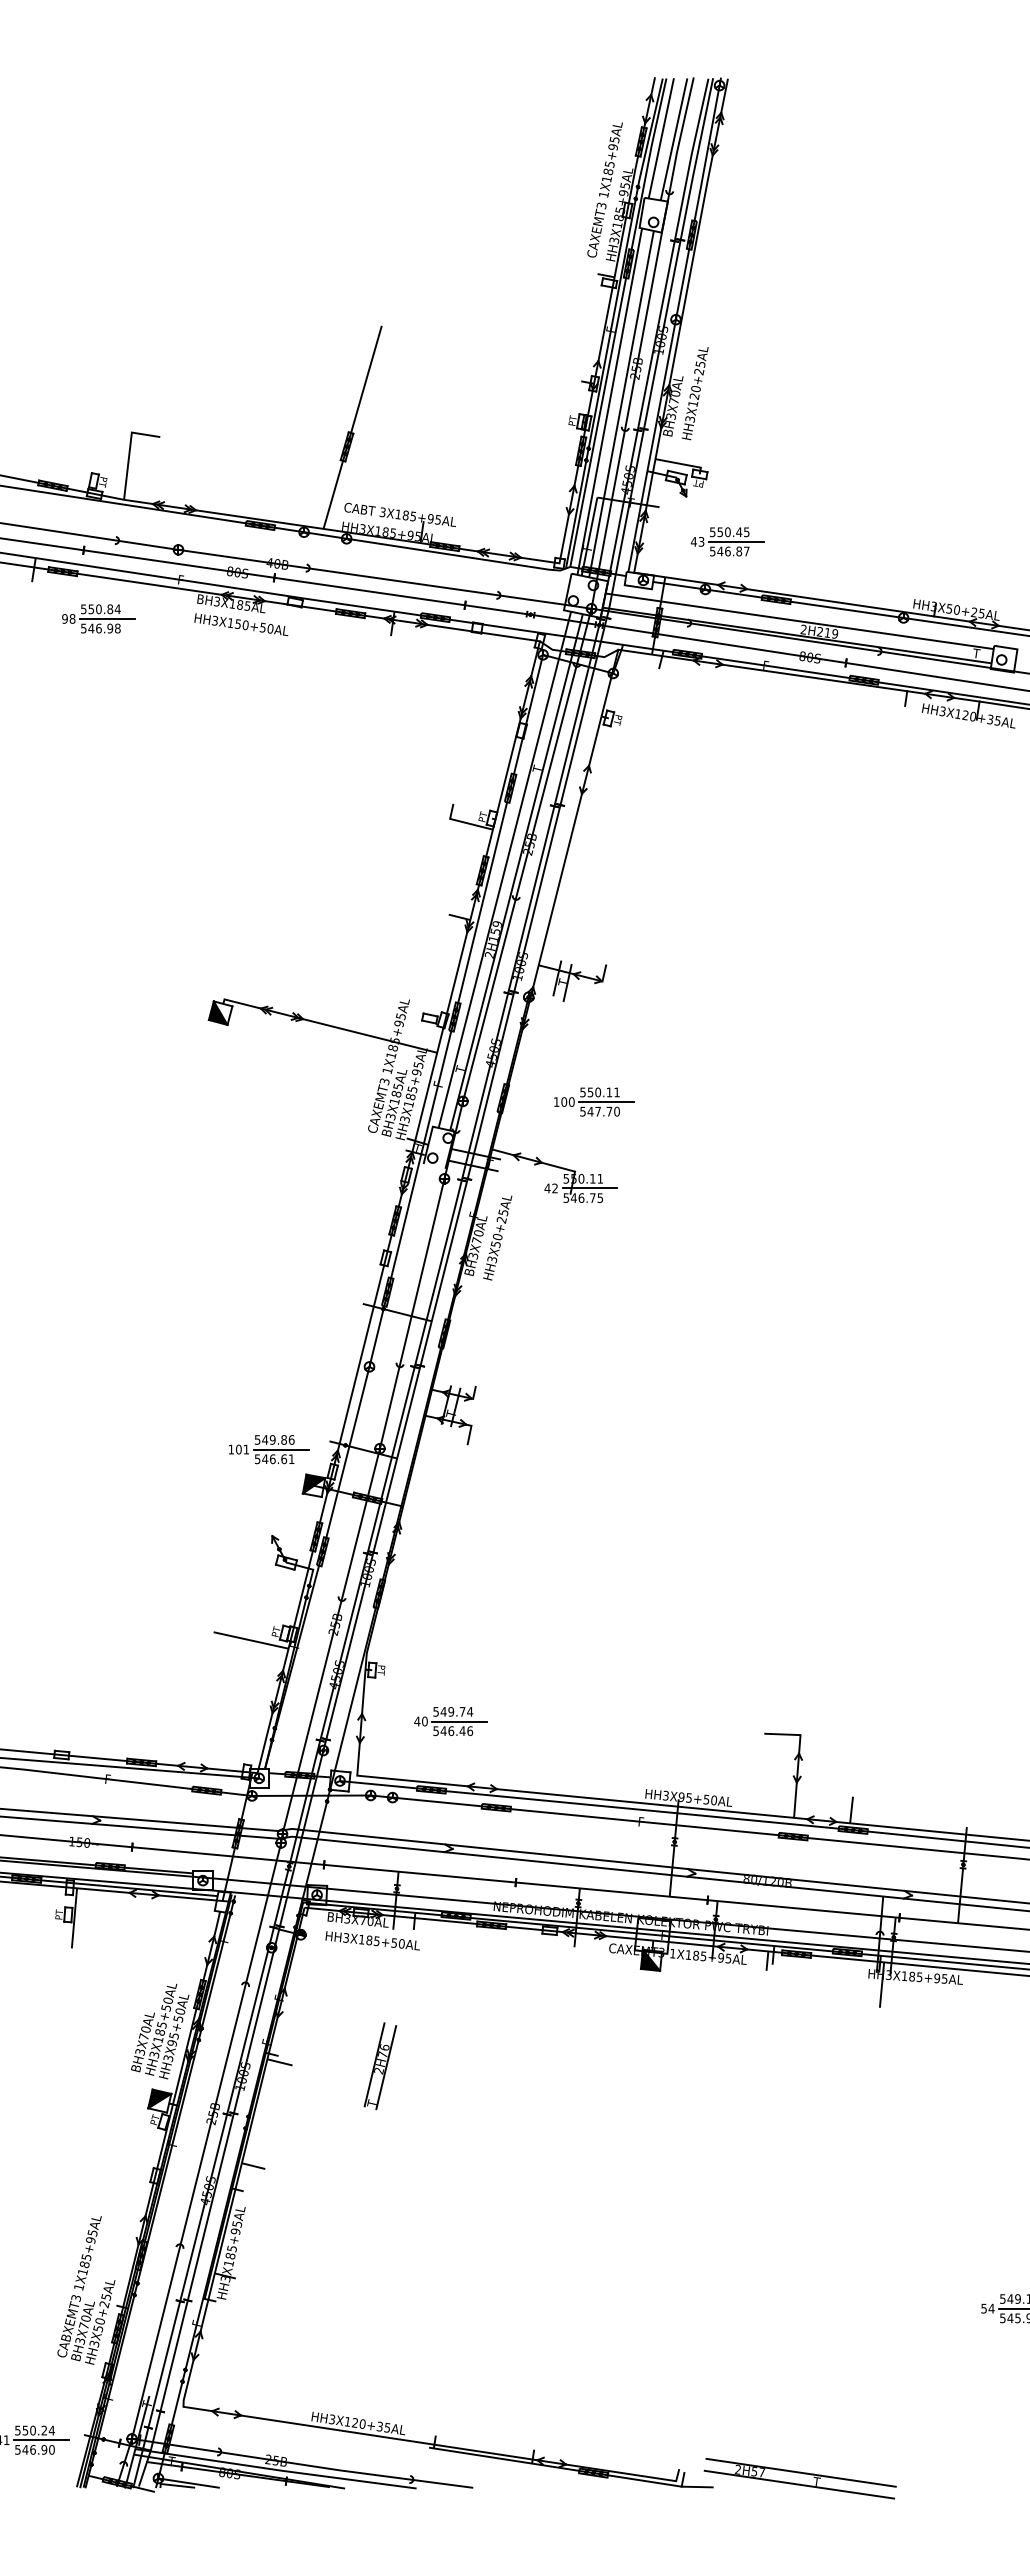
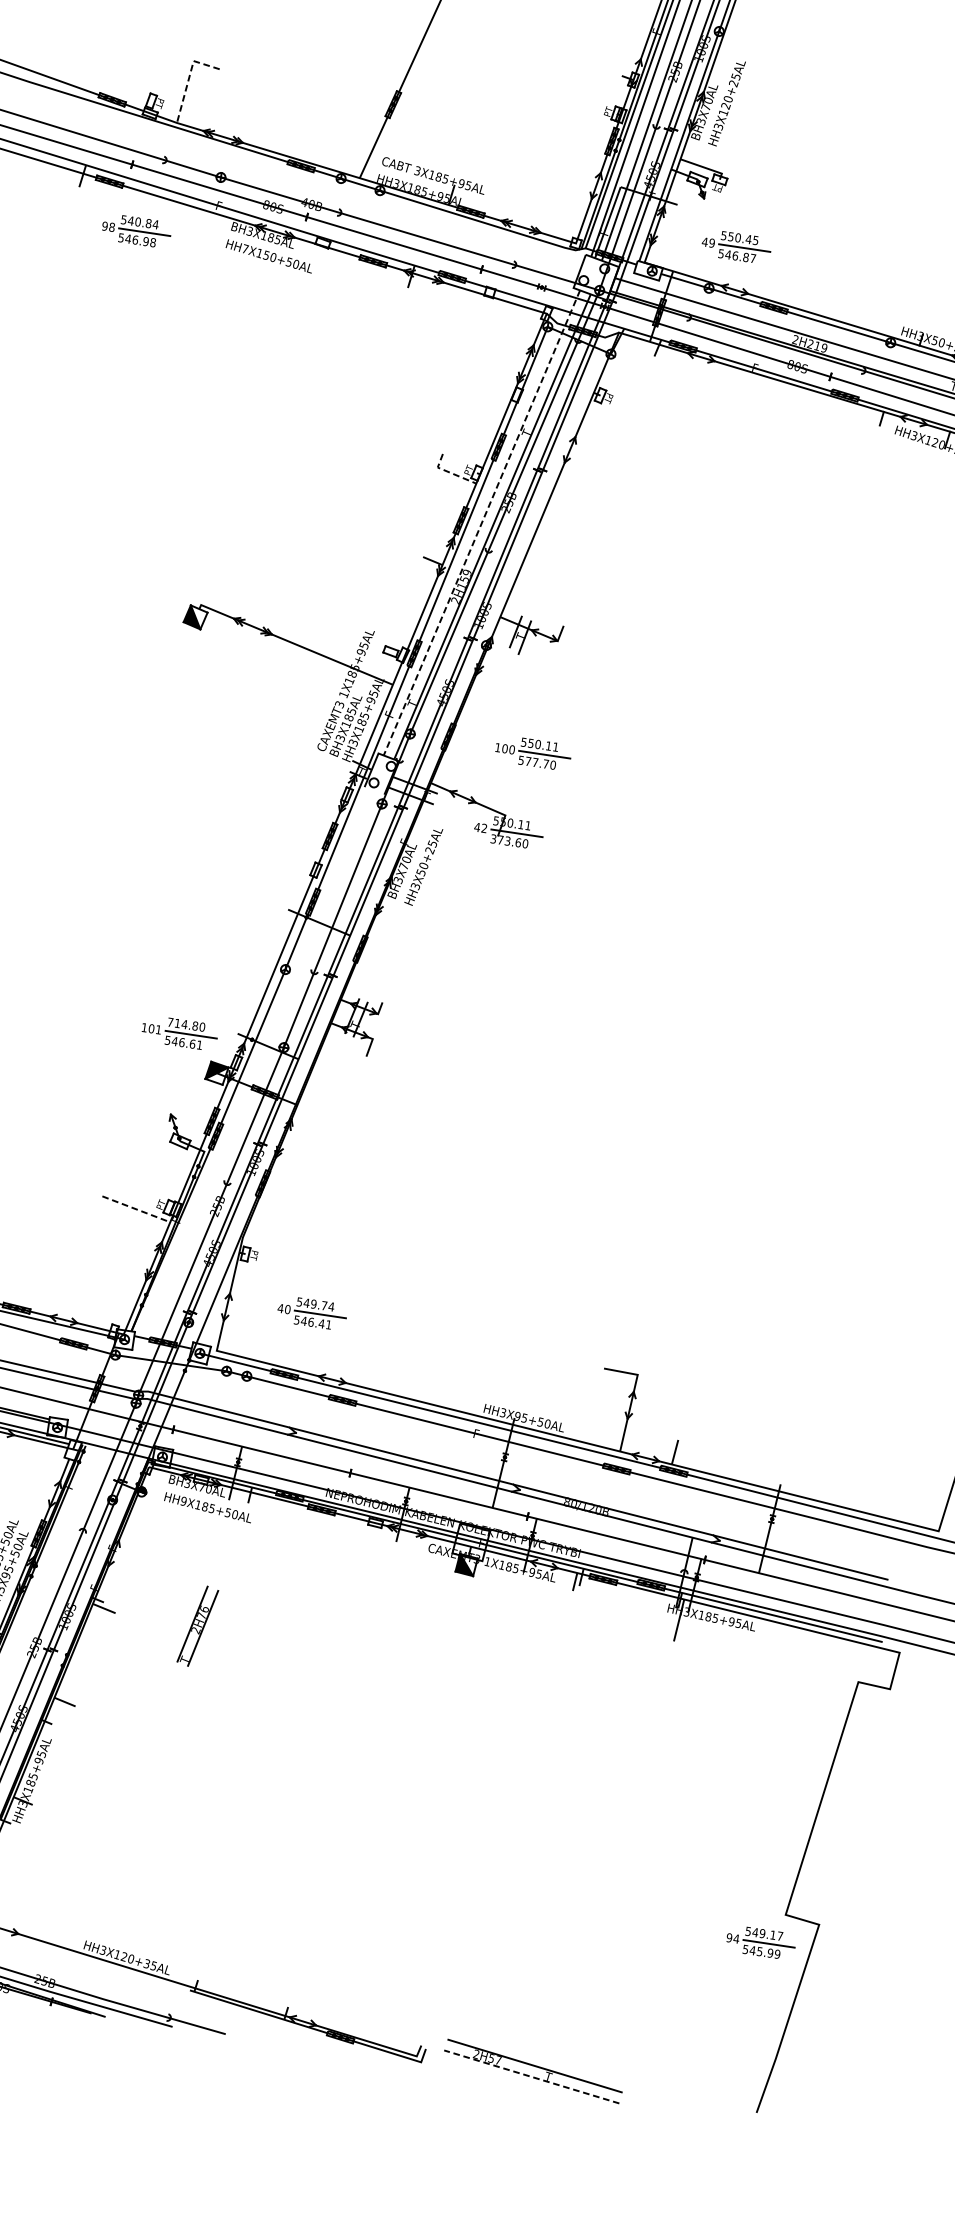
line: (129, 451) -> (188, 78), solid -> dashed
text: (701, 541) -> (712, 242), 43 -> 49
text: (91, 609) -> (131, 221), 550.84 -> 540.84
text: (214, 620) -> (244, 248), HH3X150+50AL -> HH7X150+50AL
line: (463, 822) -> (449, 472), solid -> dashed
line: (504, 870) -> (481, 523), solid -> dashed
text: (590, 1111) -> (528, 761), 547.70 -> 577.70
text: (583, 1197) -> (509, 840), 546.75 -> 373.60
text: (274, 1439) -> (186, 1024), 549.86 -> 714.80
line: (251, 1640) -> (136, 1209), solid -> dashed
text: (470, 1731) -> (329, 1325), 546.46 -> 546.41
text: (346, 1937) -> (184, 1500), HH3X185+50AL -> HH9X185+50AL
text: (983, 2308) -> (728, 1937), 54 -> 94
line: (799, 2484) -> (531, 2076), solid -> dashed
line: (696, 2486) -> (435, 2064), removed

